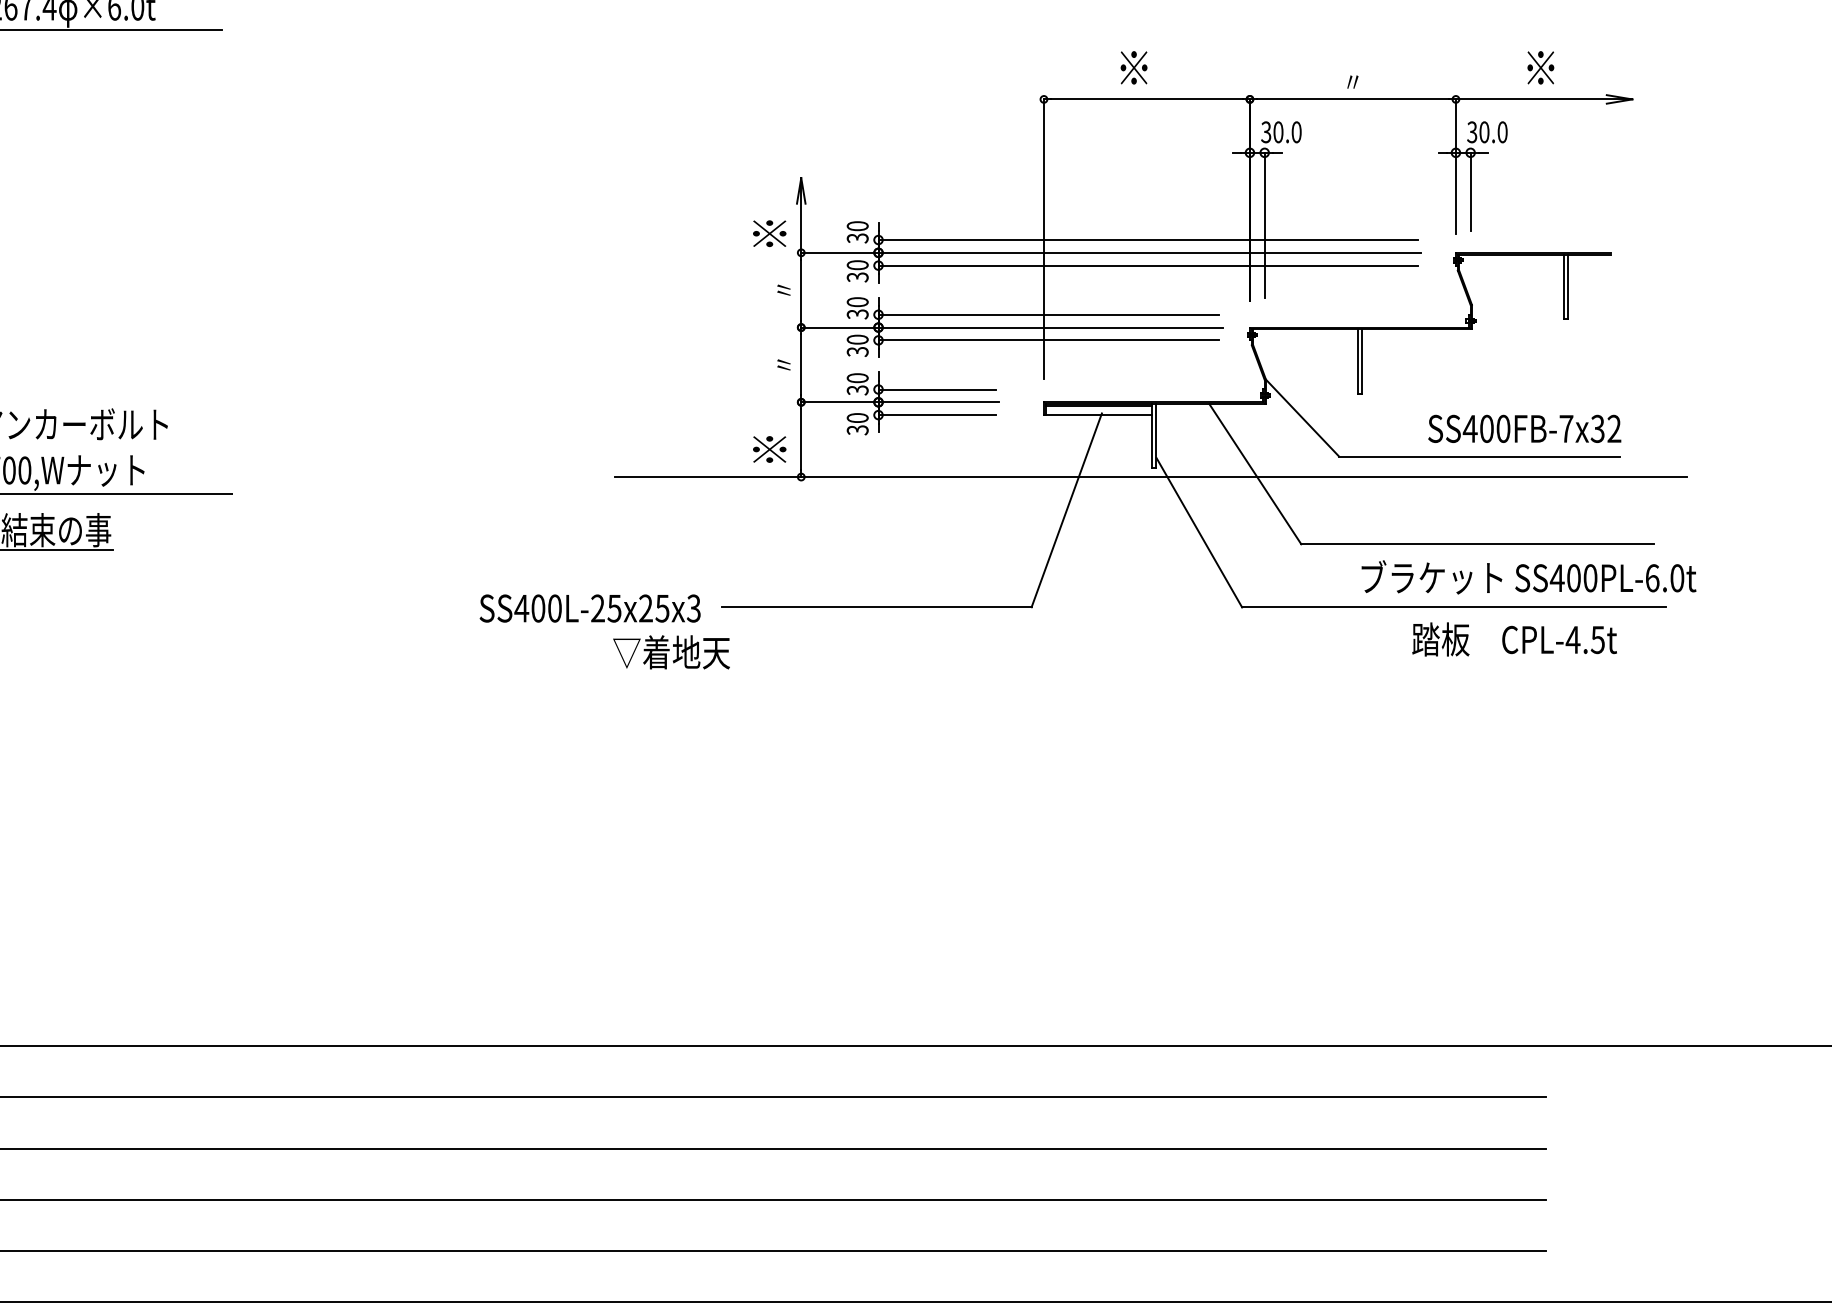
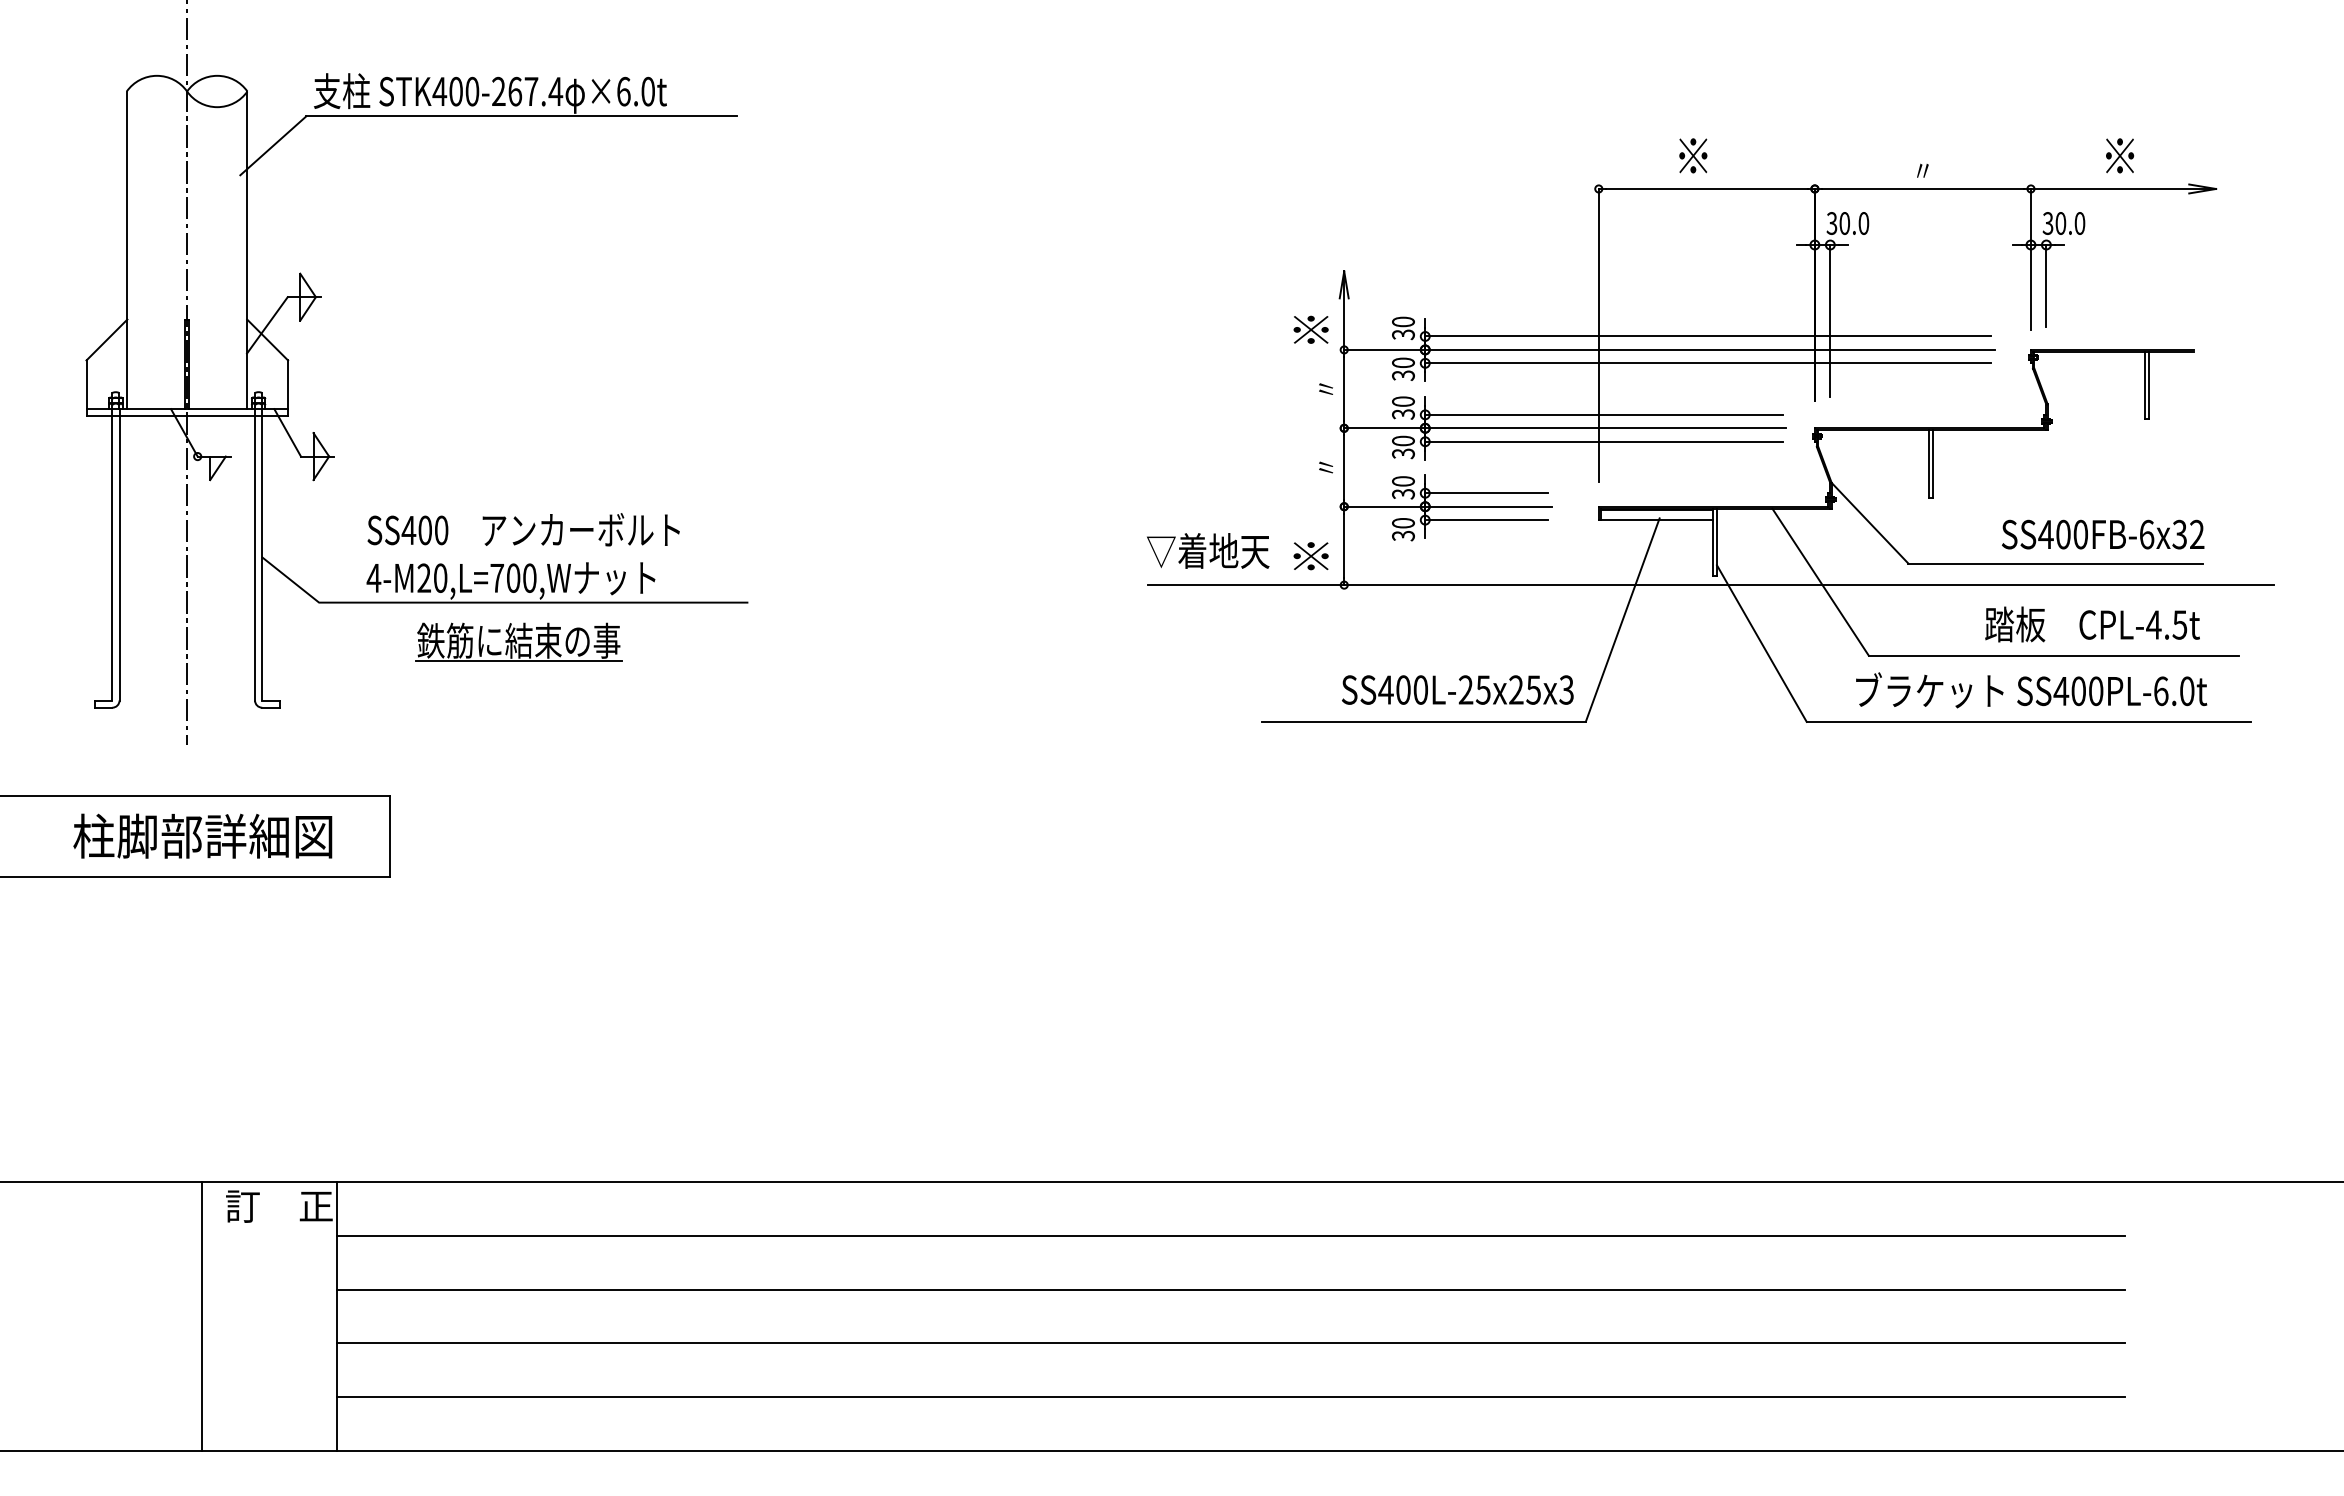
text: (1566, 428) -> (2146, 534), SS400FB-7x32 -> SS400FB-6x32
text: (1528, 577) -> (2031, 690), moved
text: (589, 608) -> (1457, 689), moved
text: (1514, 639) -> (2092, 624), moved
text: (671, 651) -> (1208, 550), moved

